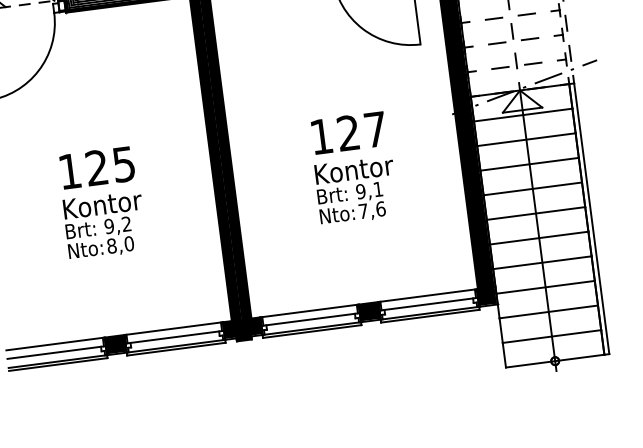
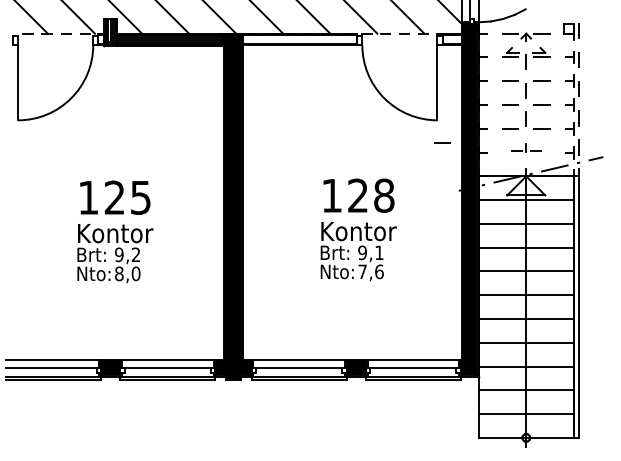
part: (516, 60) -> (526, 147), size x0.6
line: (428, 66) -> (442, 142), added
text: (375, 129) -> (384, 195), 127 -> 128

